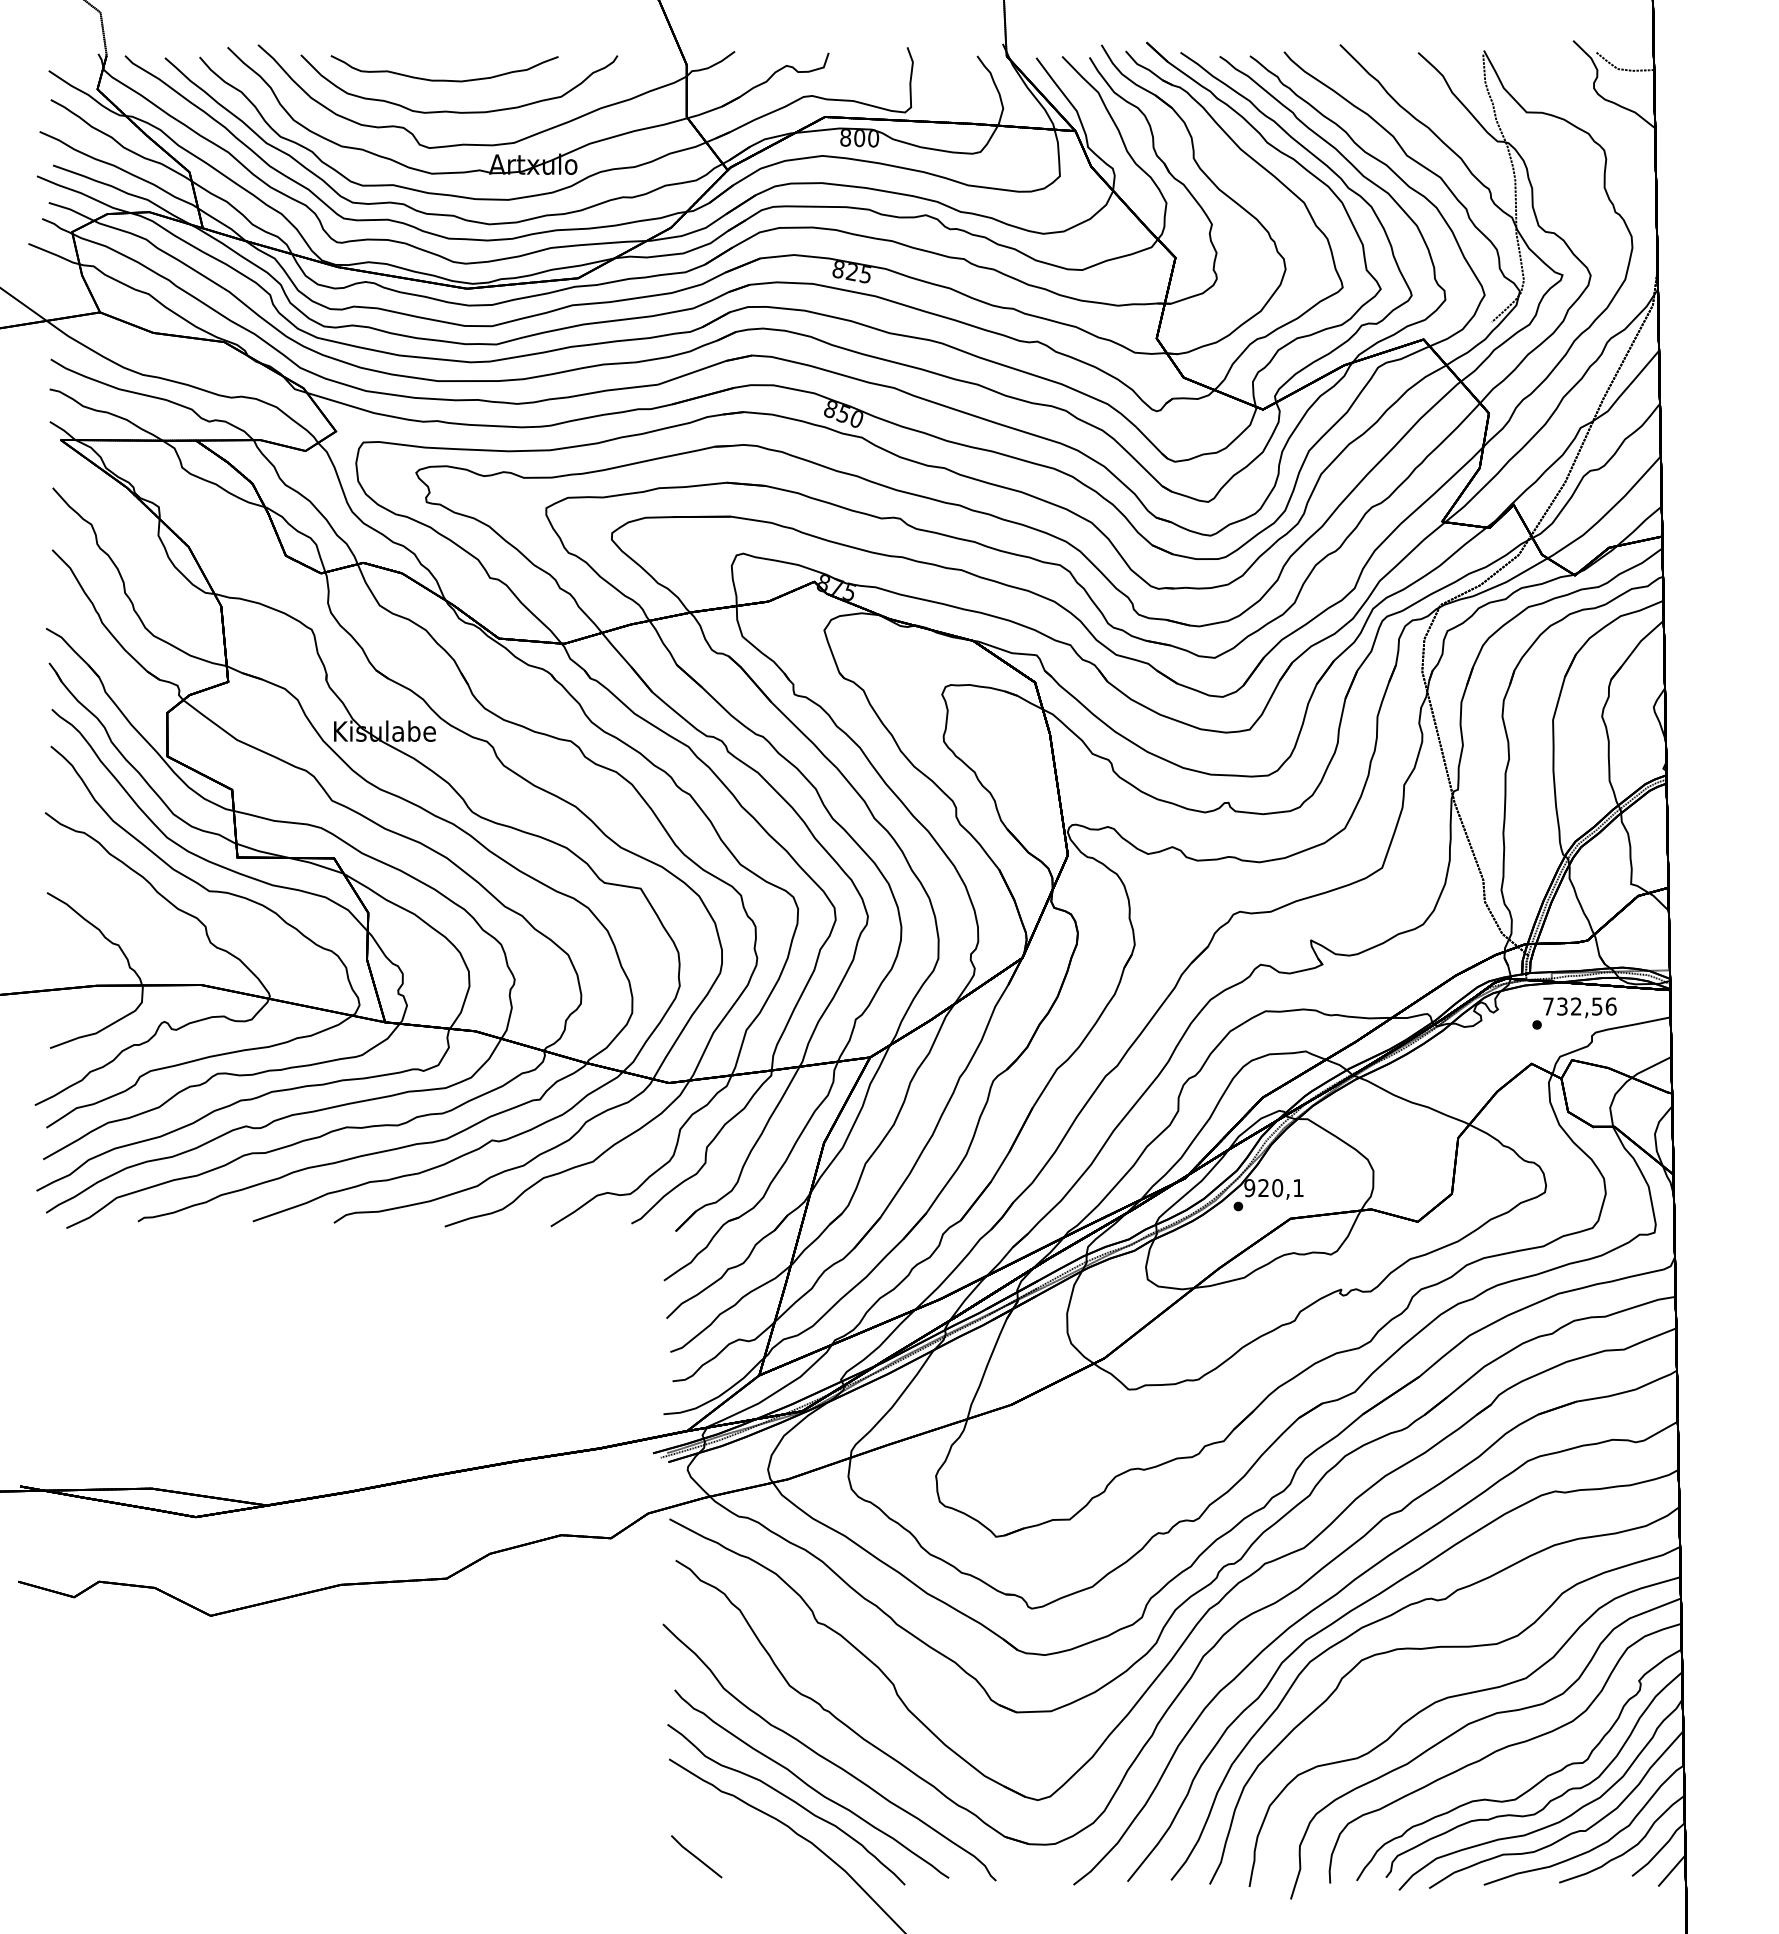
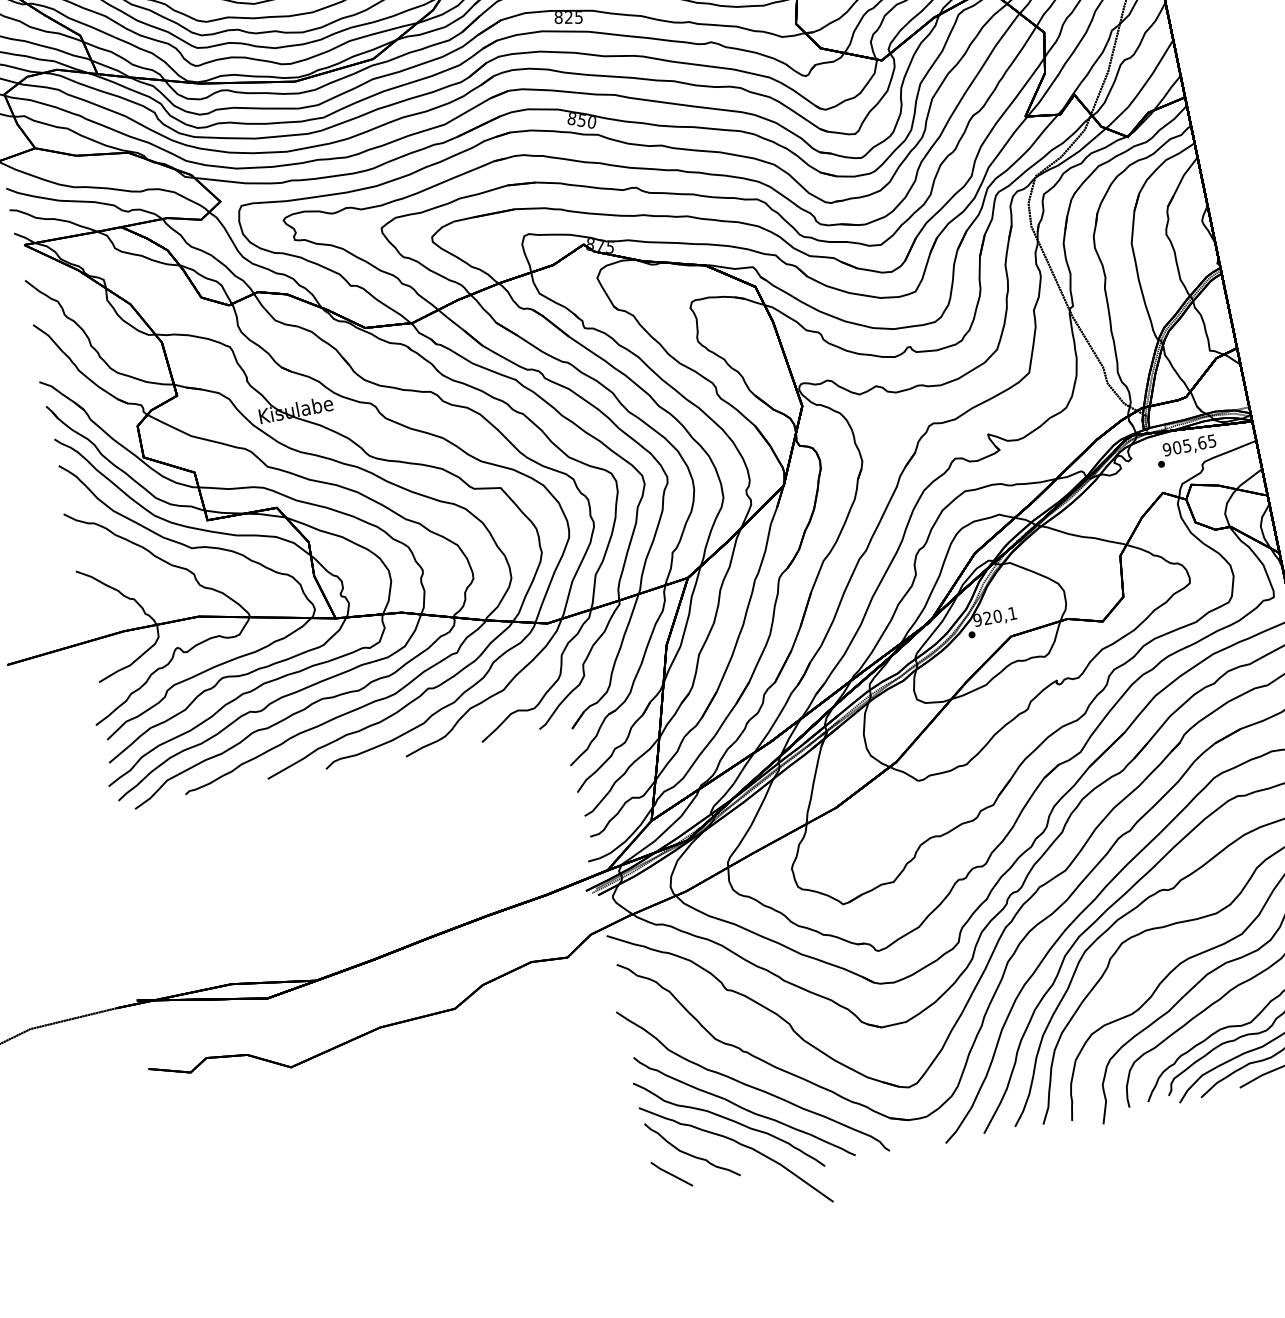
text: (1579, 1006) -> (1189, 445), 732,56 -> 905,65
curve: (726, 1834) -> (690, 1154), added

